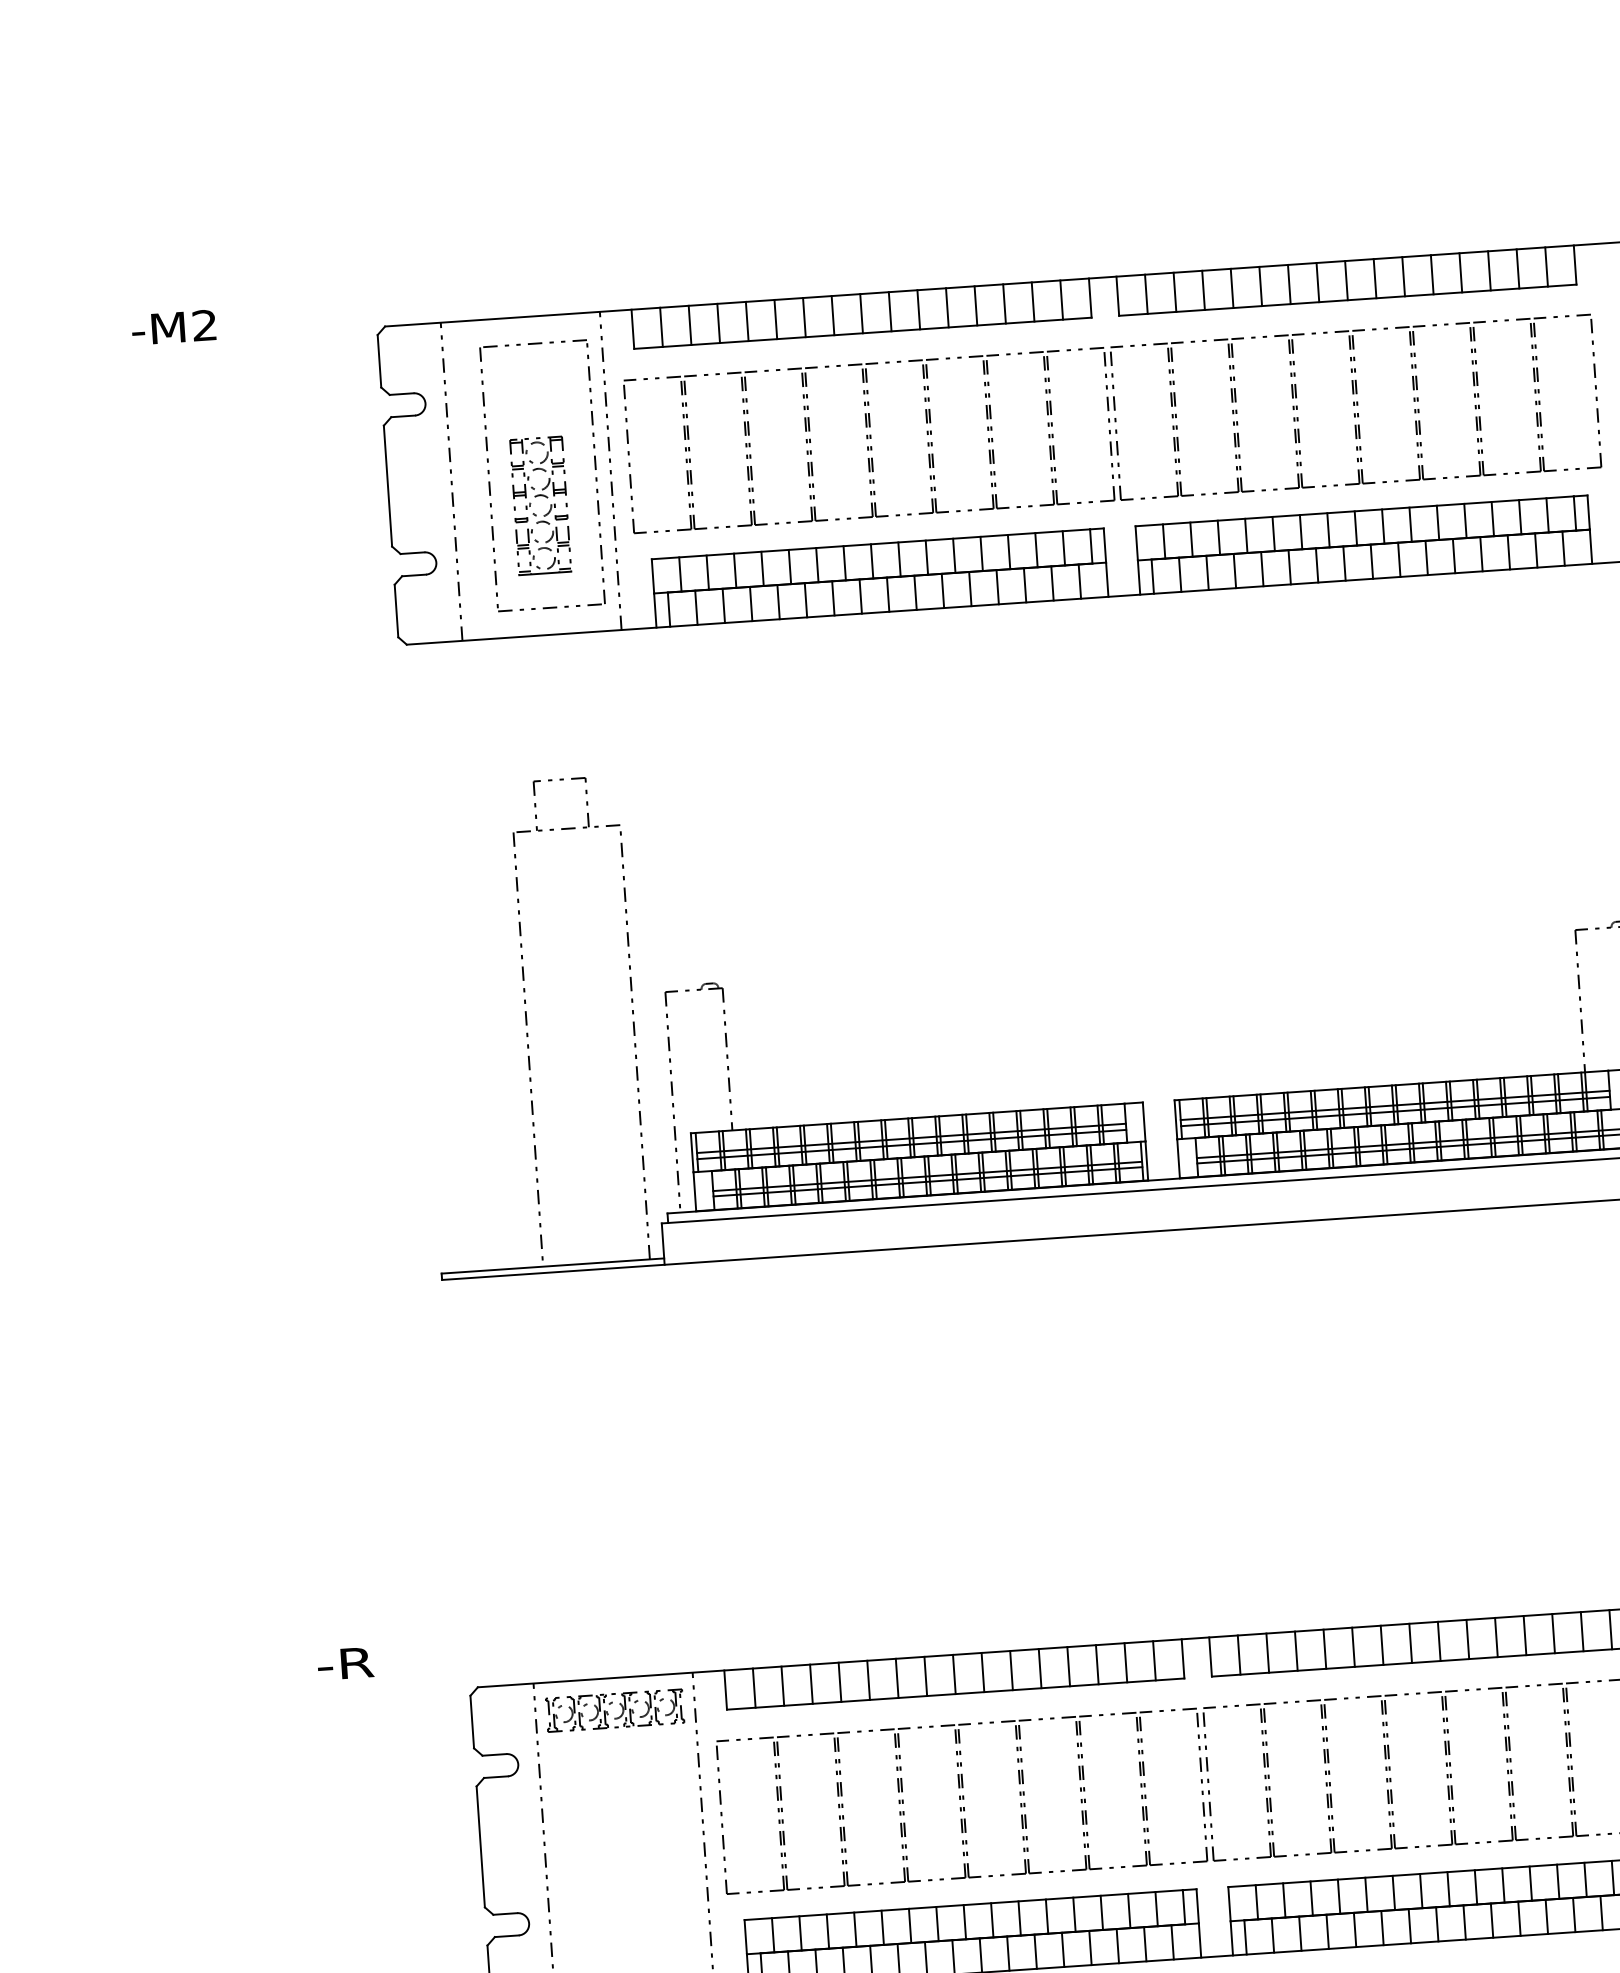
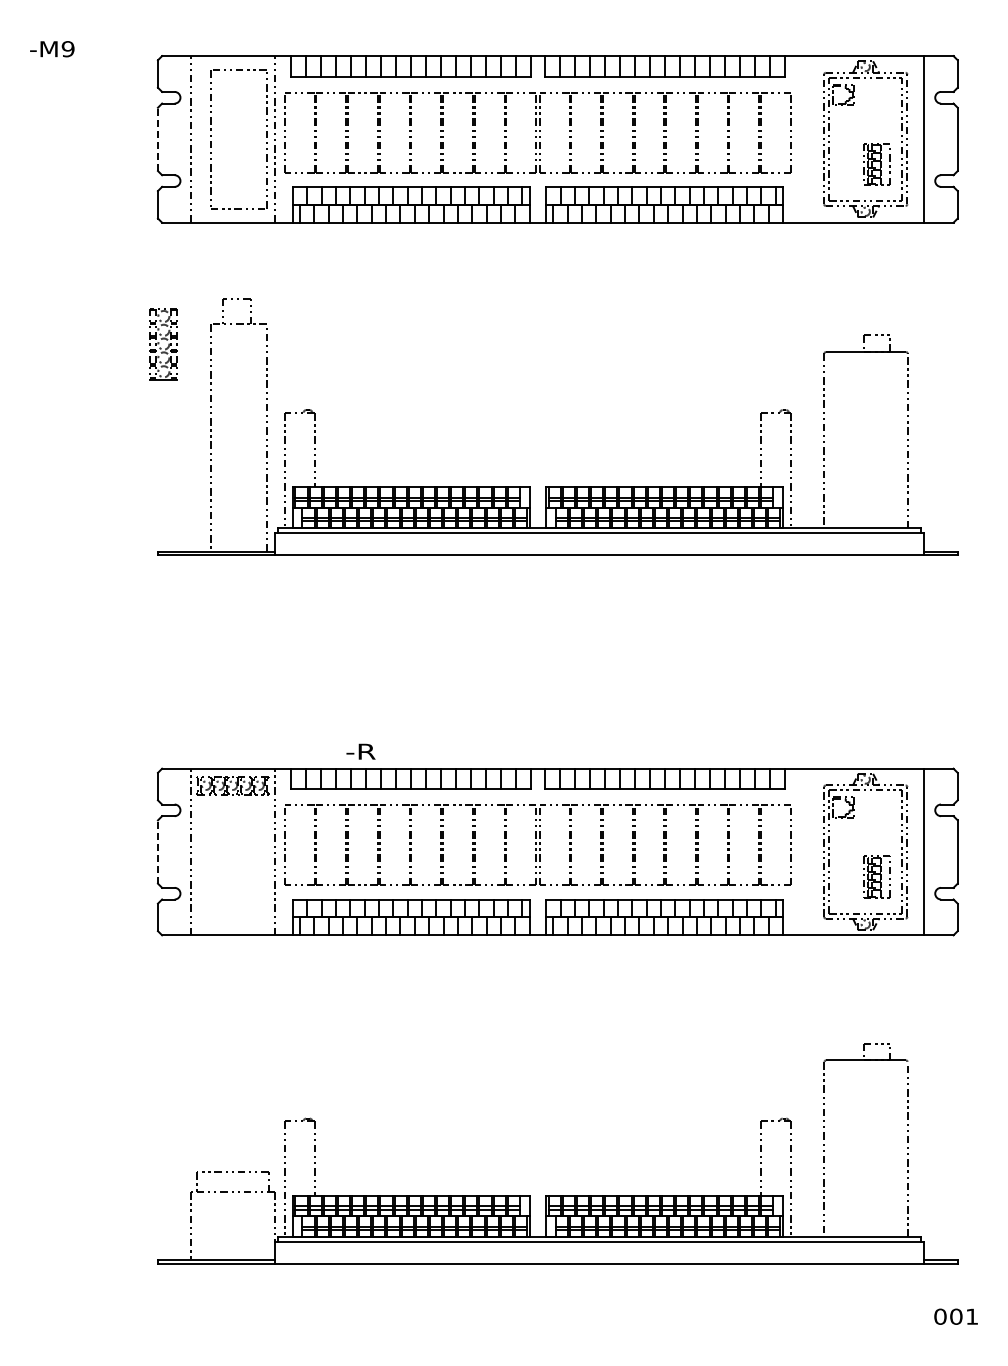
text: (203, 326) -> (67, 49), -M2 -> -M9
line: (387, 486) -> (157, 139), solid -> dashed
part: (540, 506) -> (163, 344), moved
text: (344, 1663) -> (360, 751), moved
line: (479, 1847) -> (157, 852), solid -> dashed

